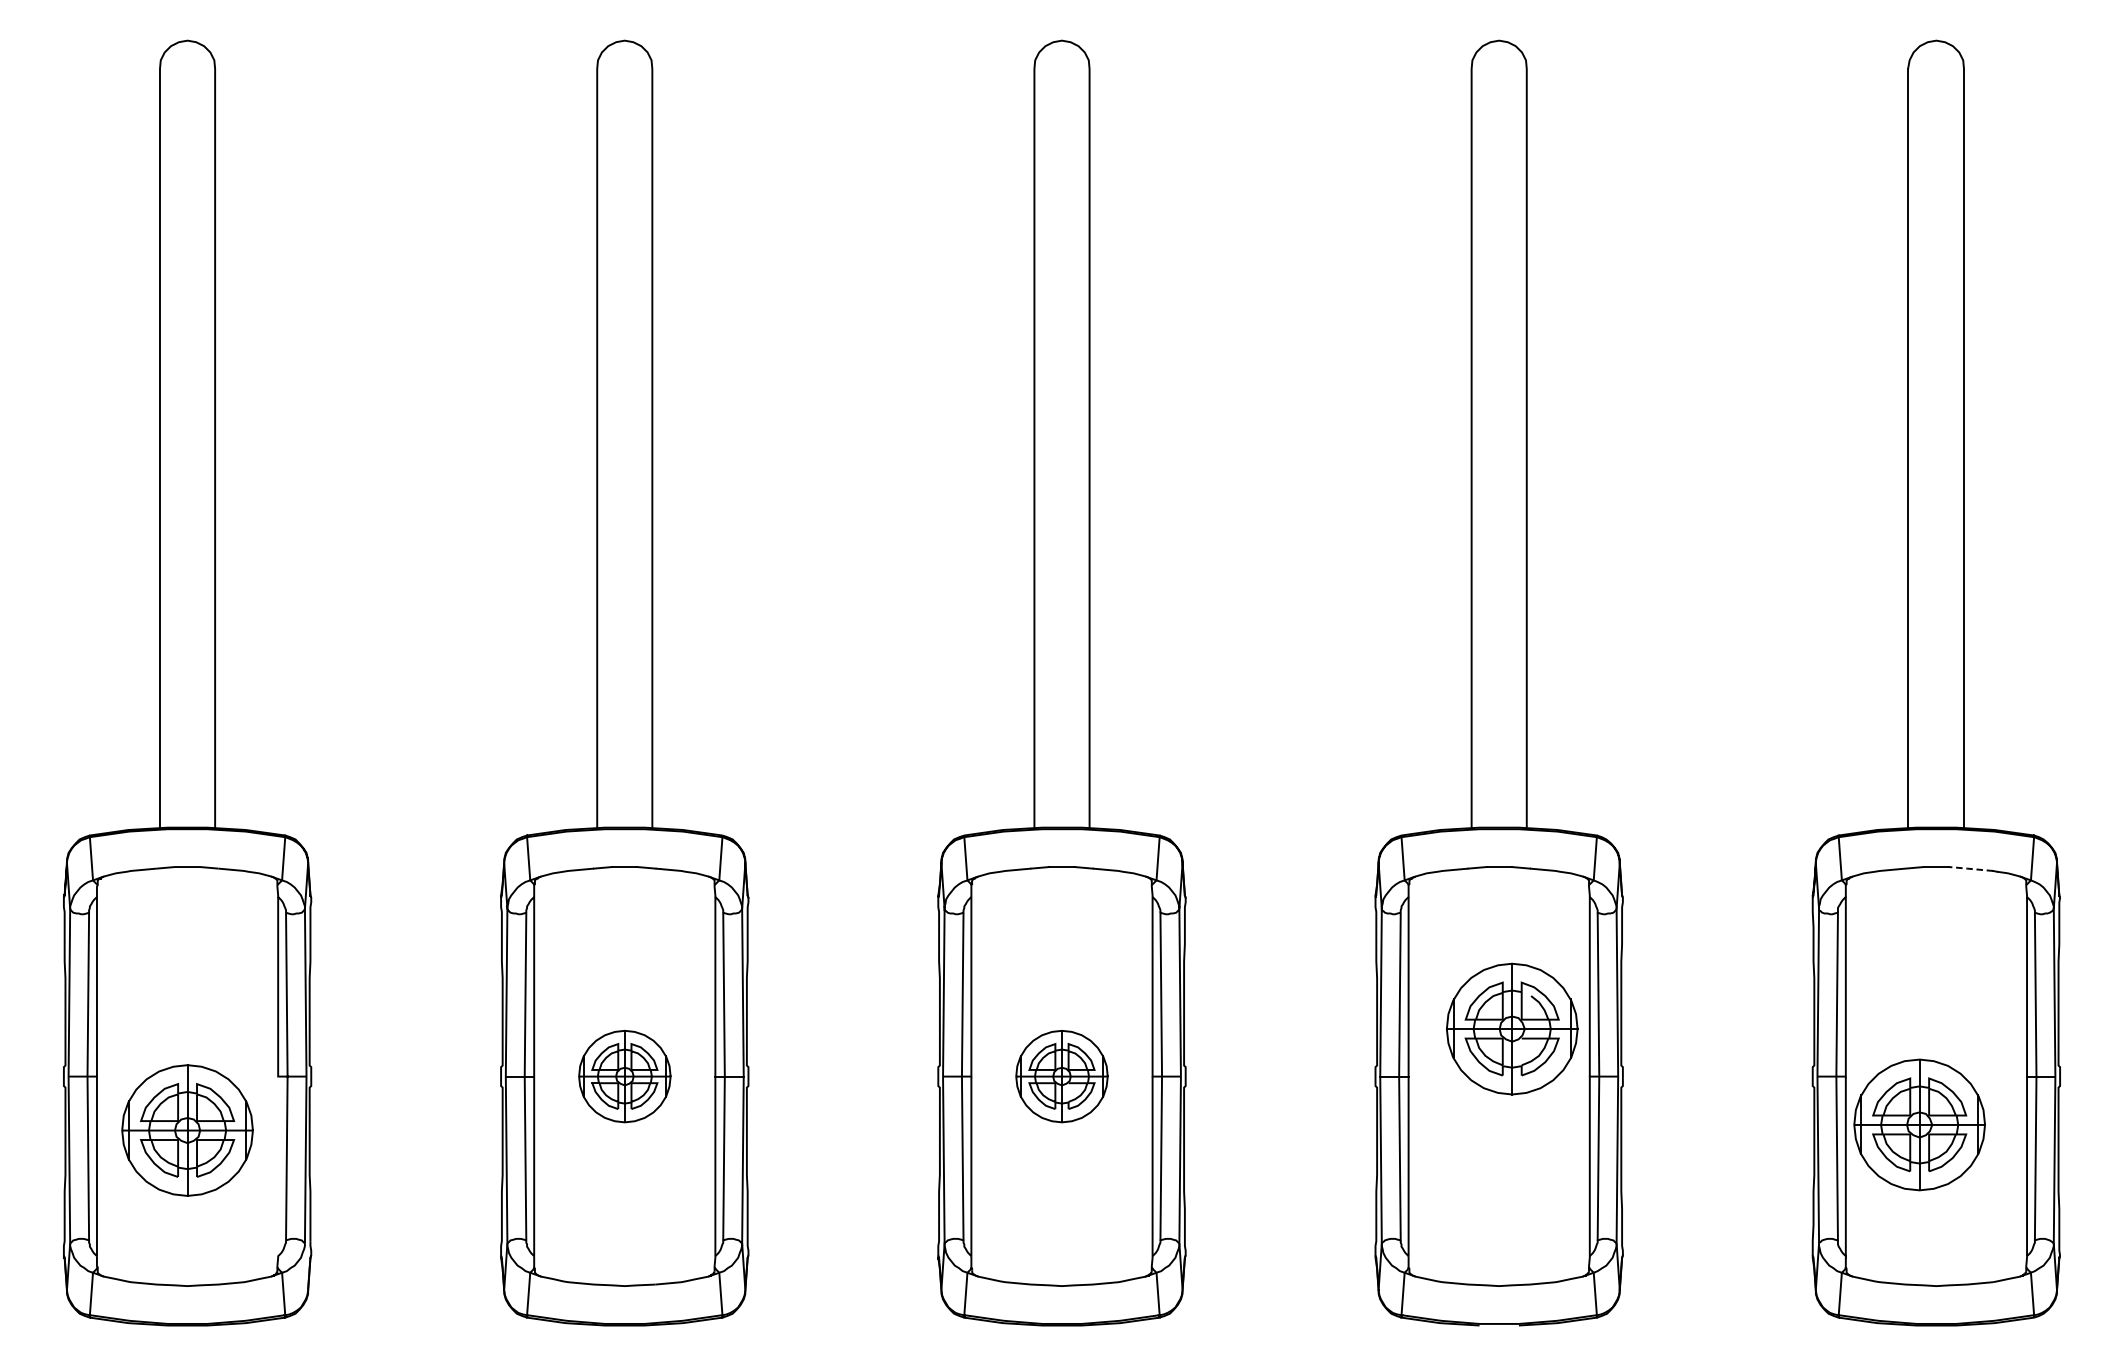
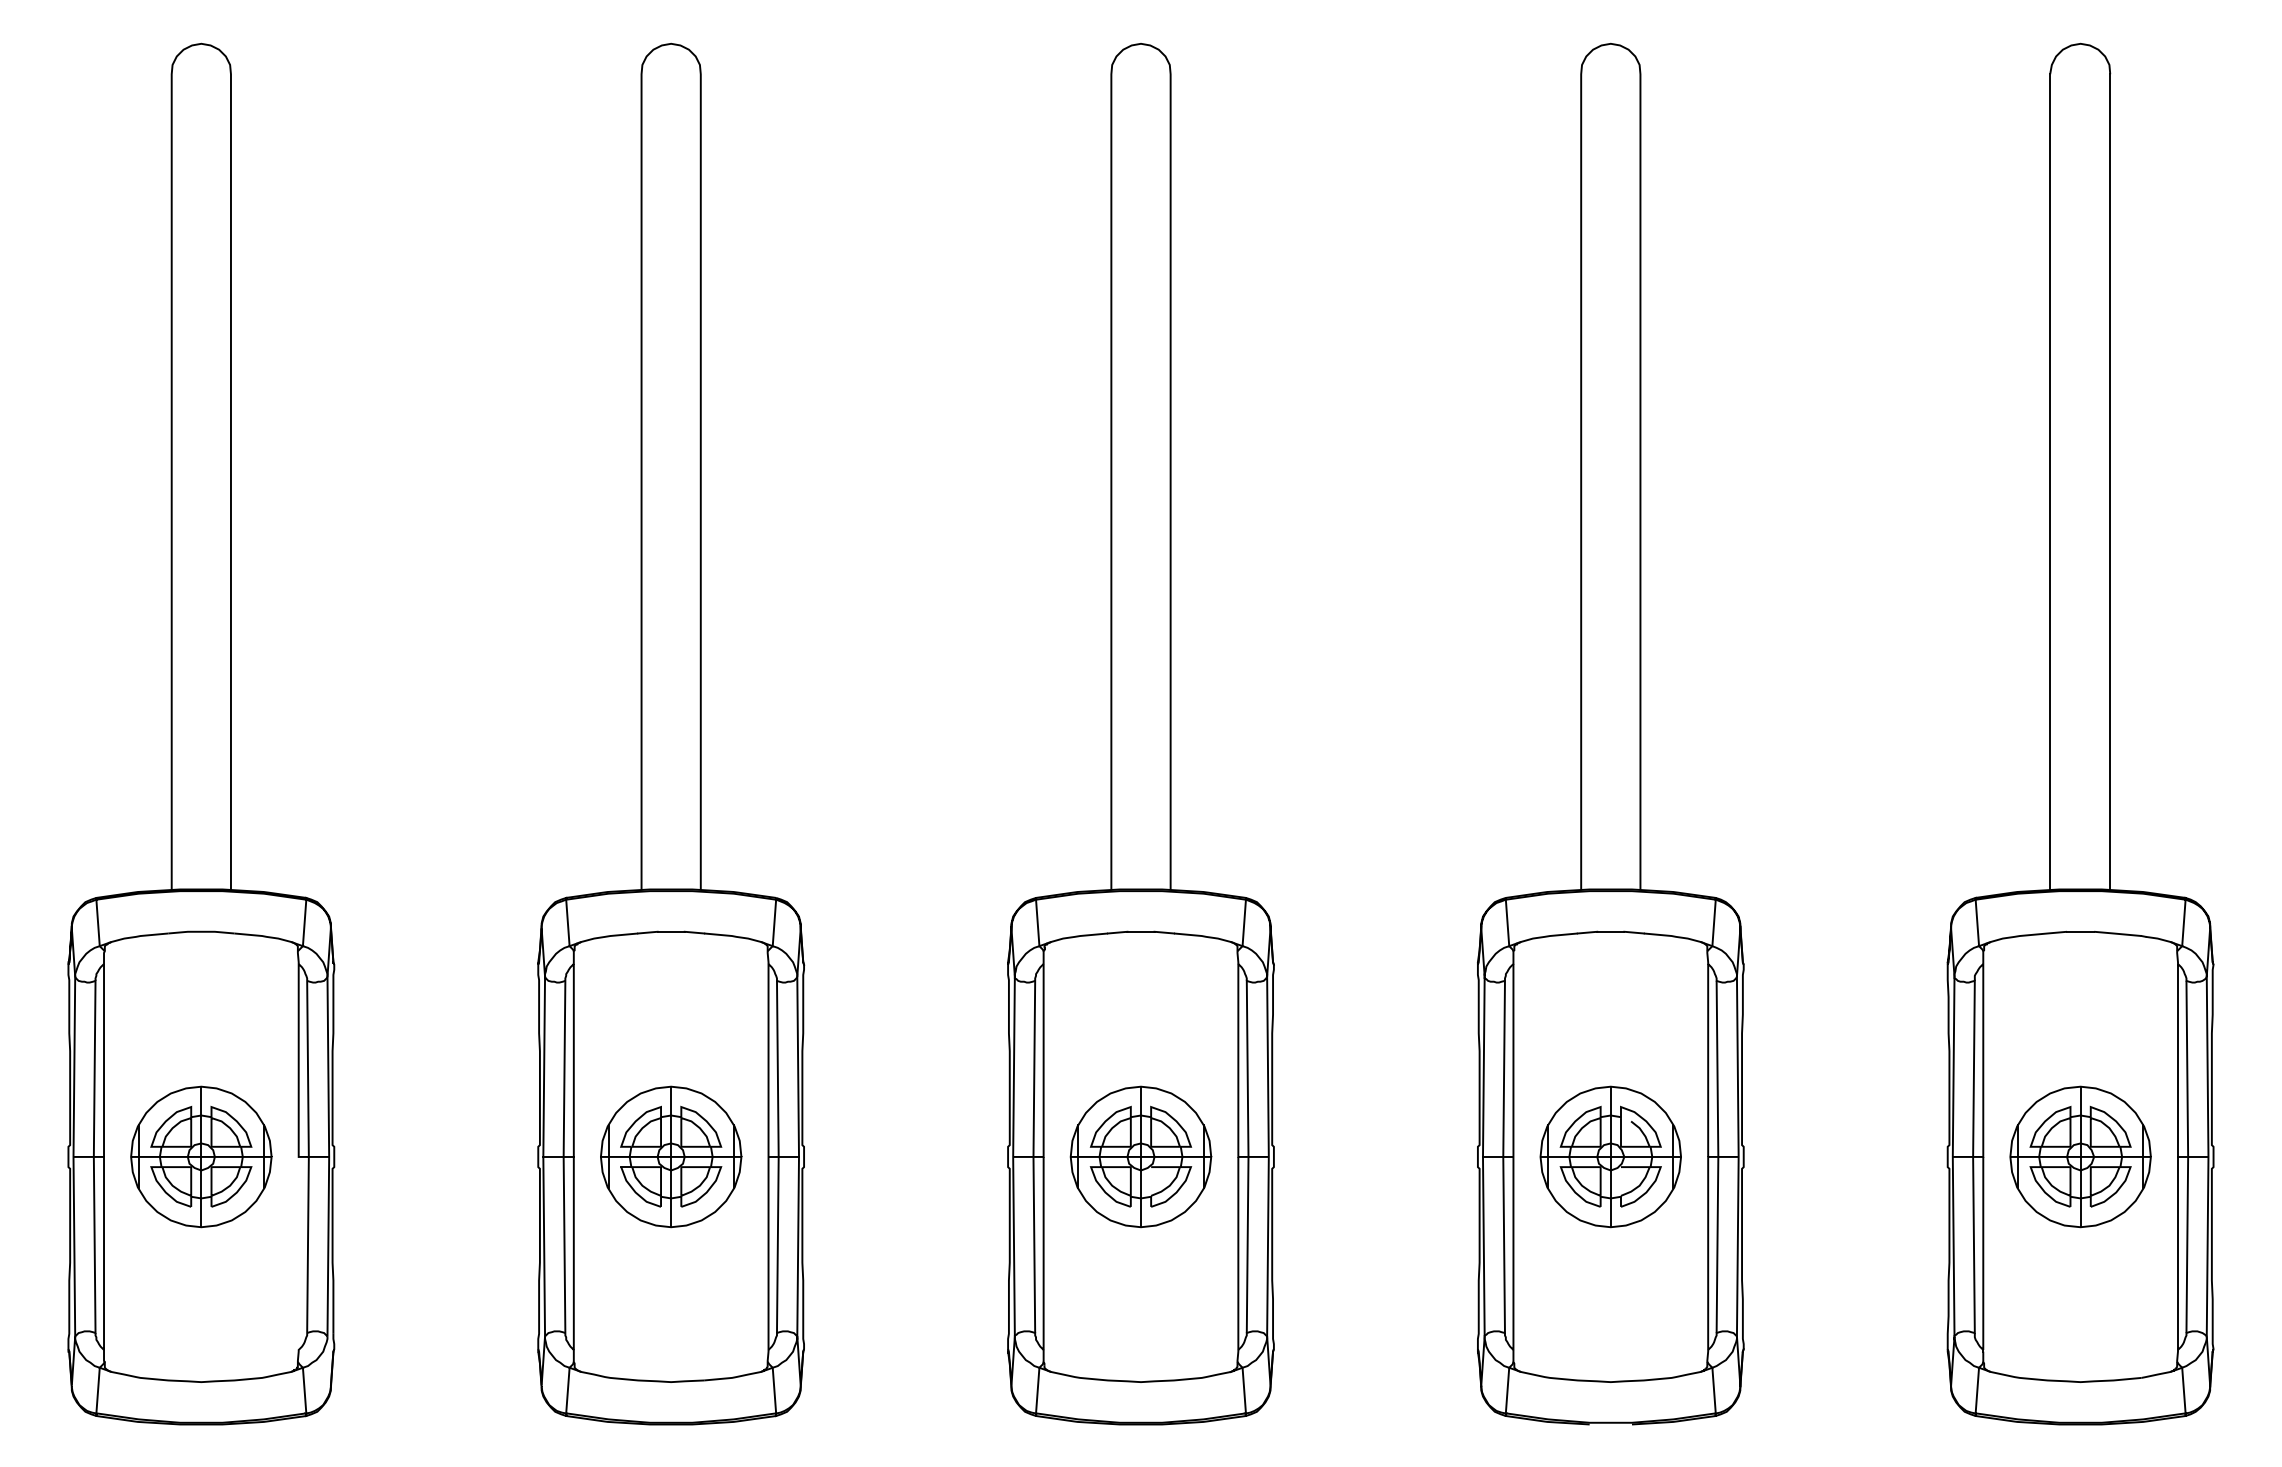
line: (1970, 868) -> (2117, 933), dashed -> solid
part: (1511, 1028) -> (1610, 1156), moved
part: (625, 1076) -> (671, 1156), size x1.43
part: (1061, 1076) -> (1140, 1156), size x1.43
part: (1919, 1124) -> (2080, 1156), moved
part: (187, 1130) -> (201, 1156), moved

